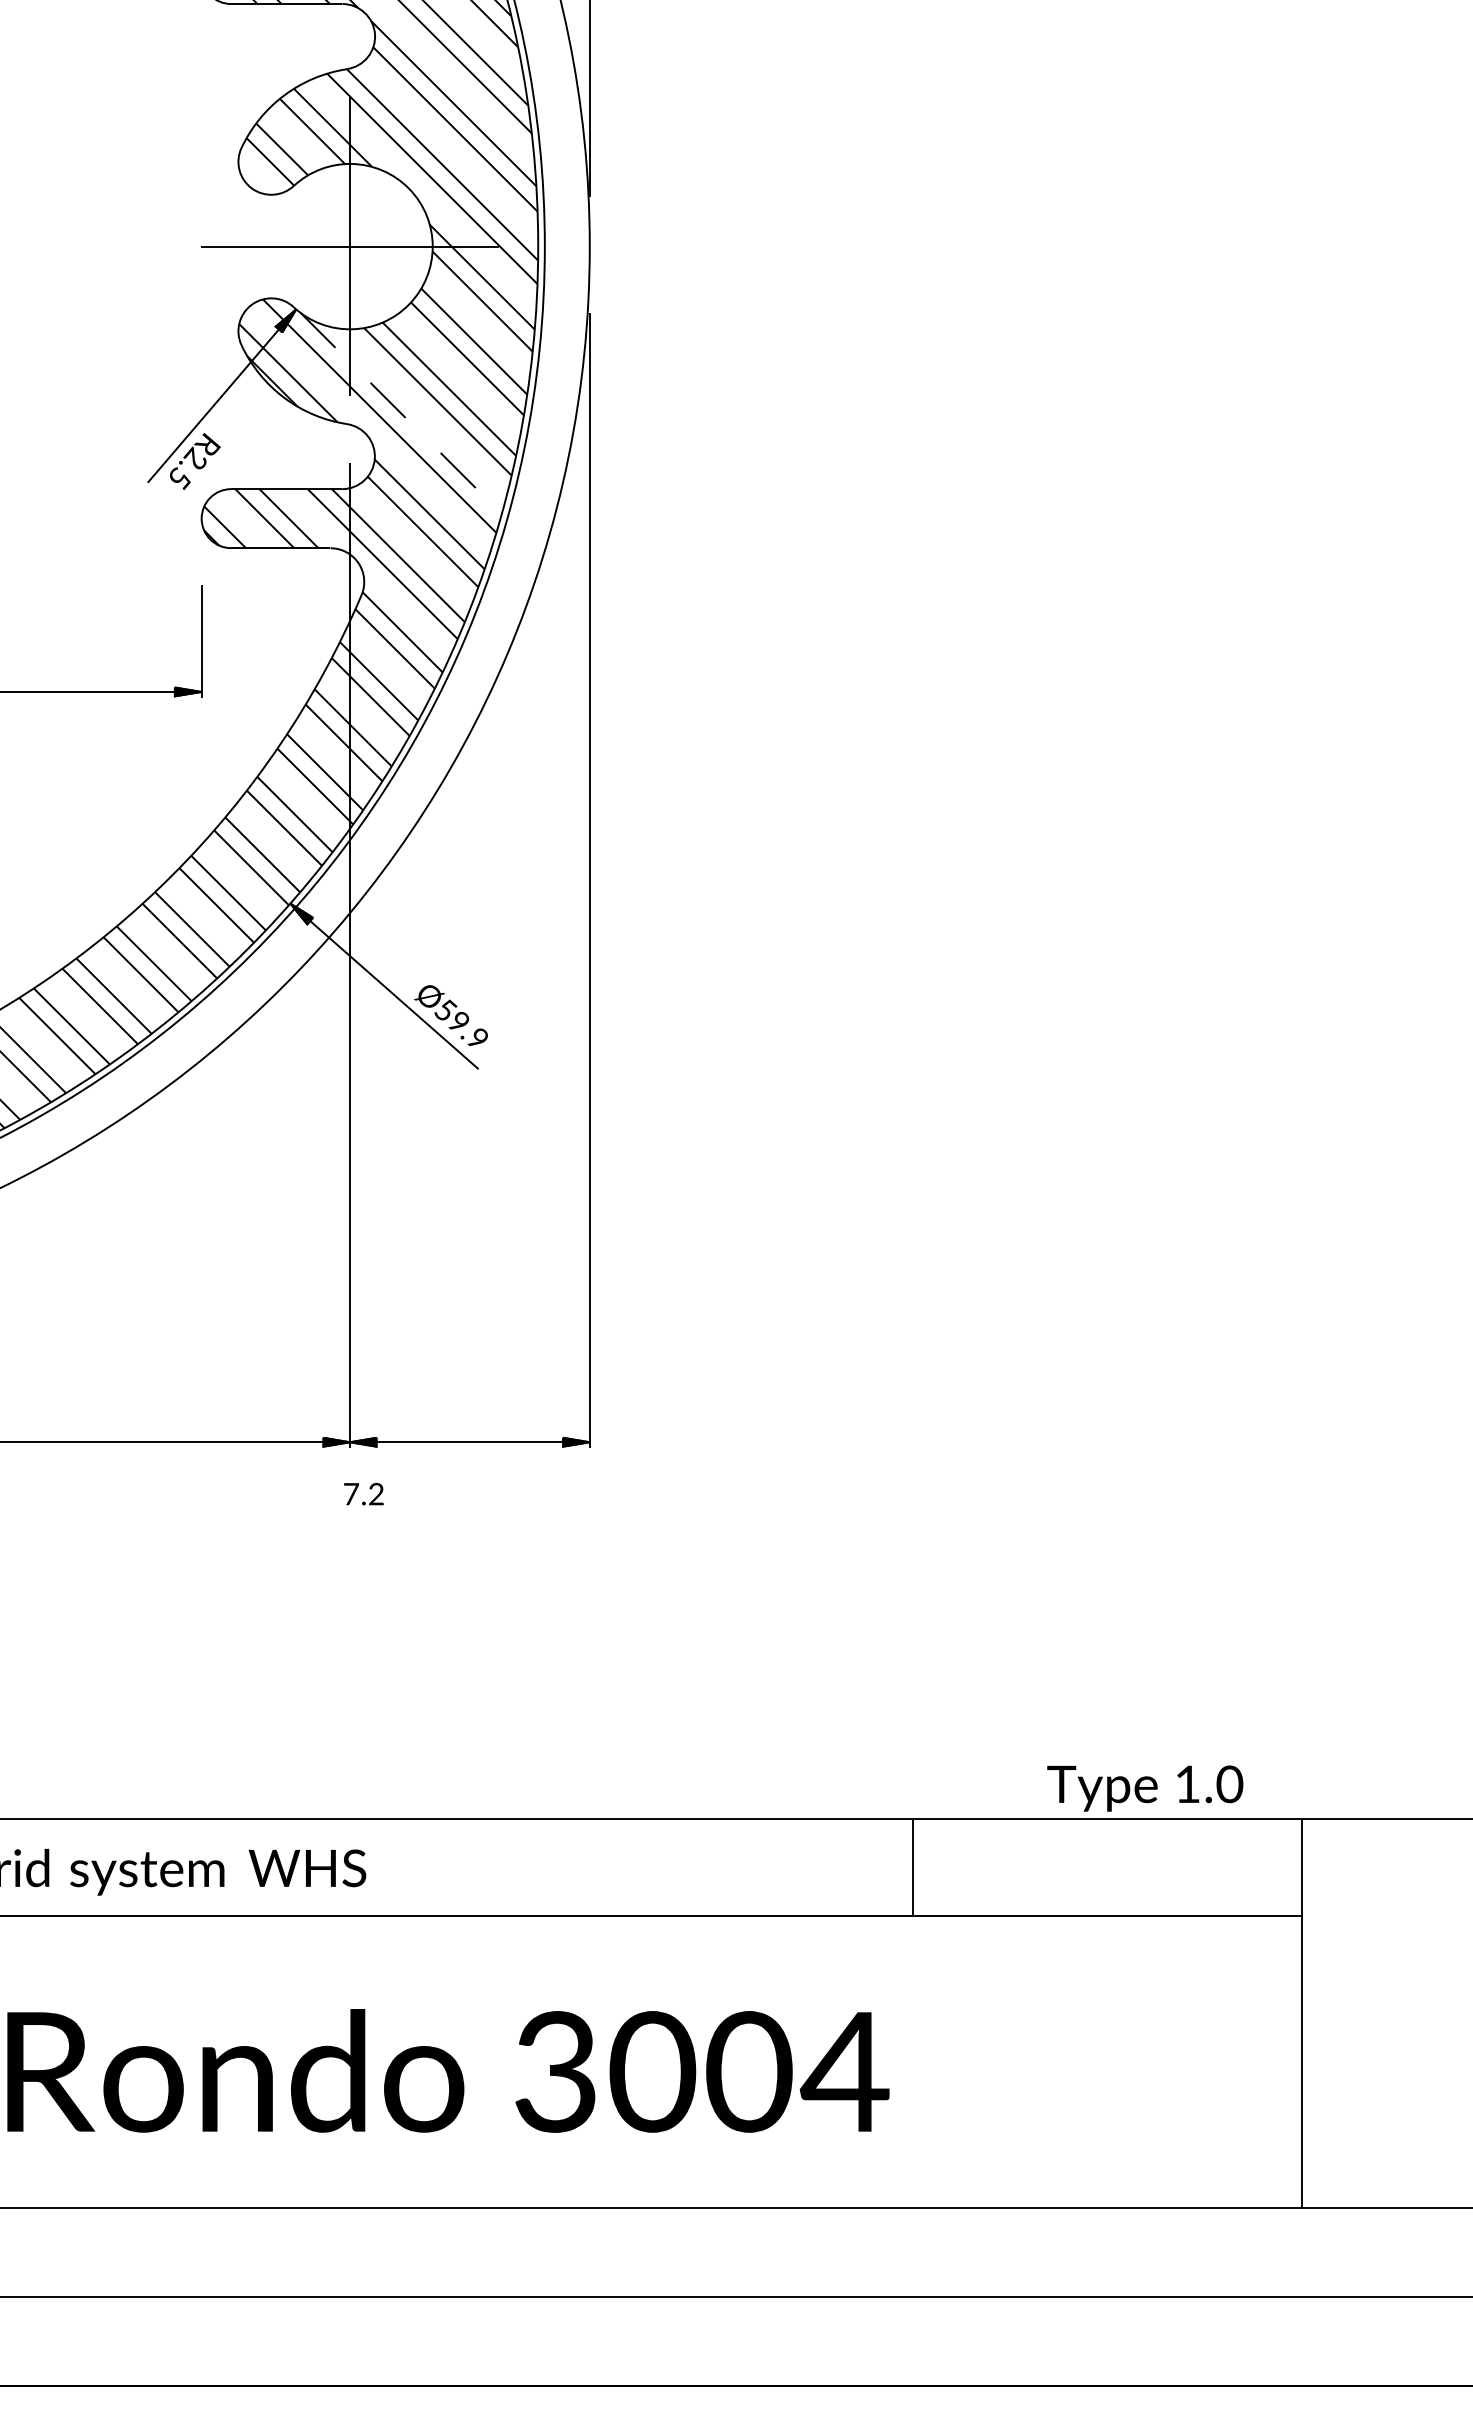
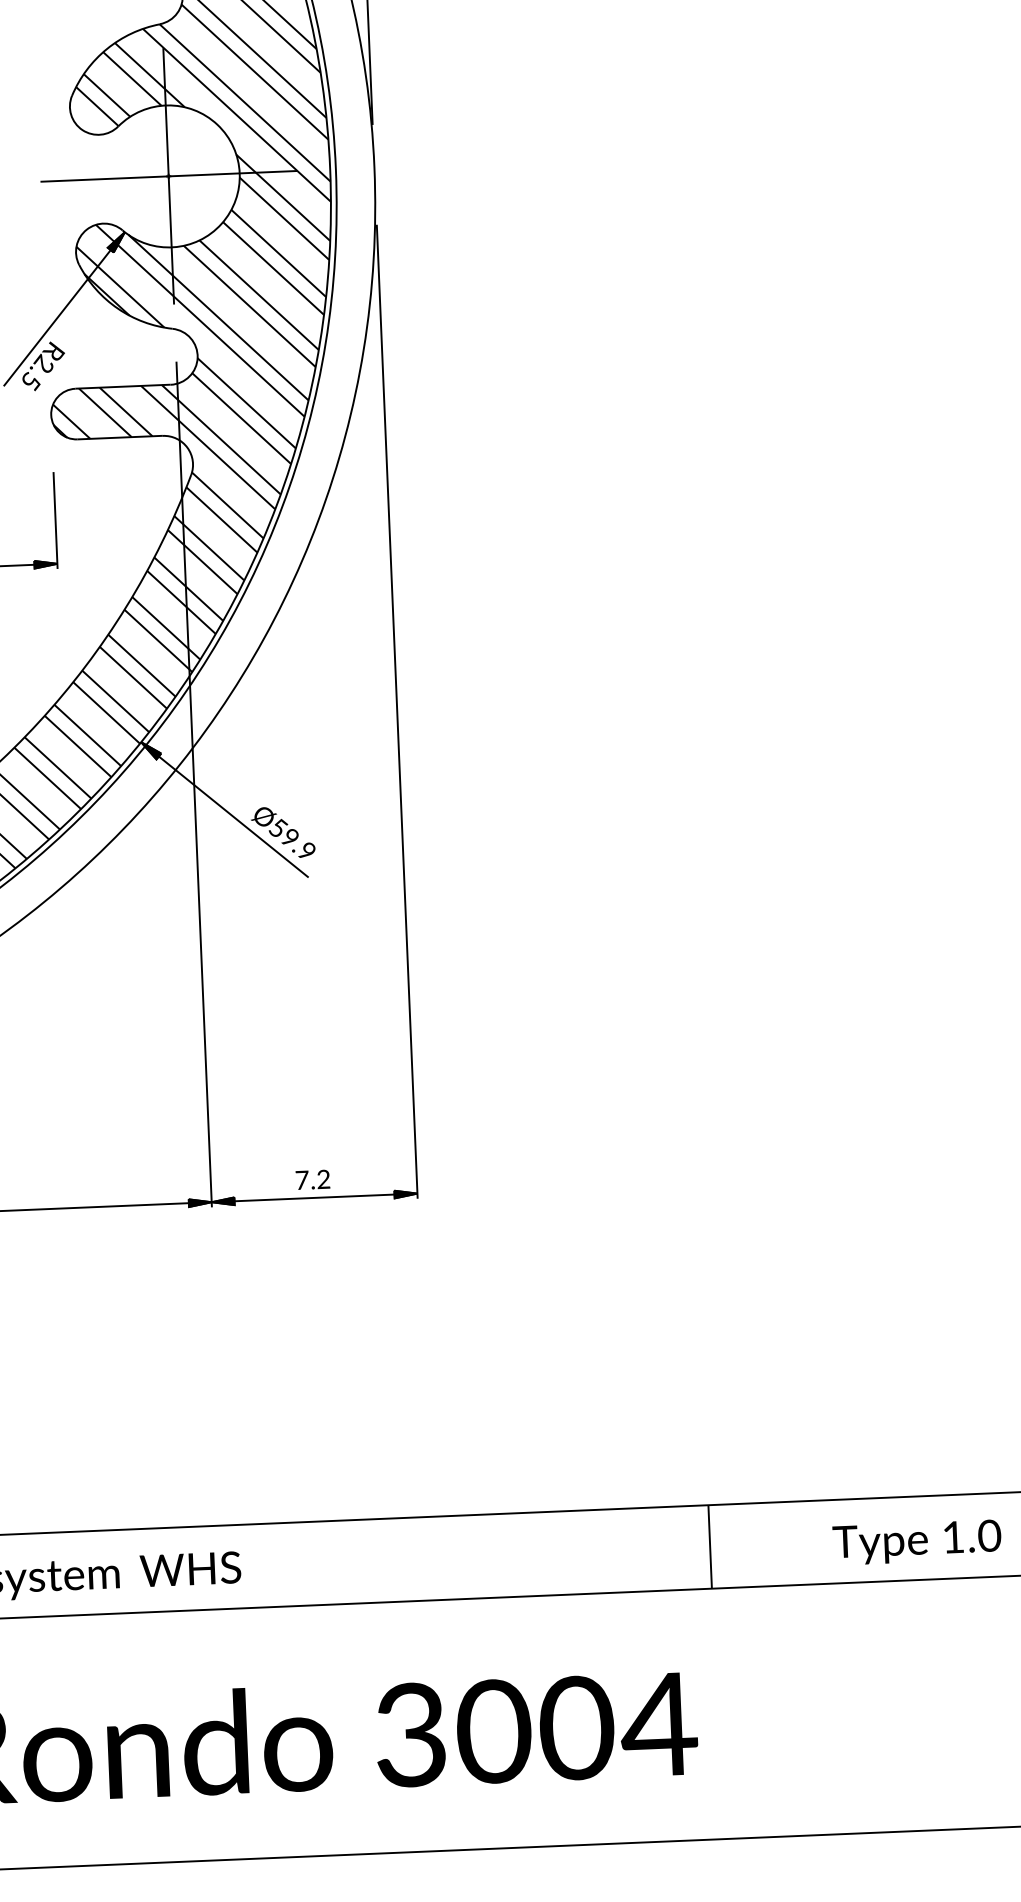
line: (401, 413) -> (218, 317), dashed -> solid
text: (363, 1494) -> (312, 1180), moved
text: (1145, 1788) -> (917, 1542), moved

